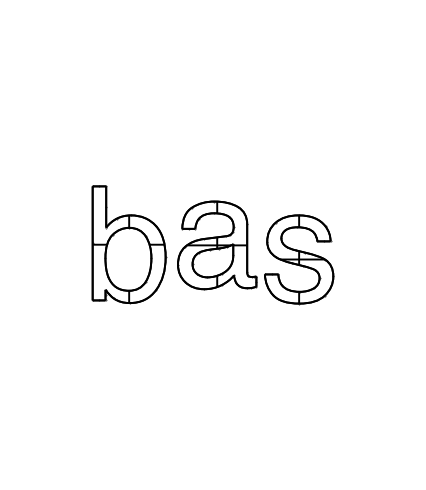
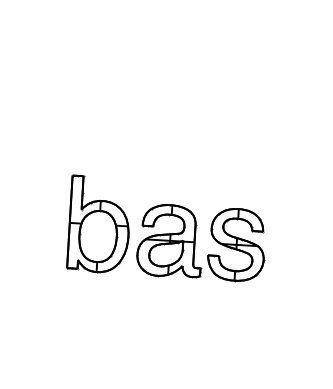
part: (217, 245) -> (170, 240), moved

